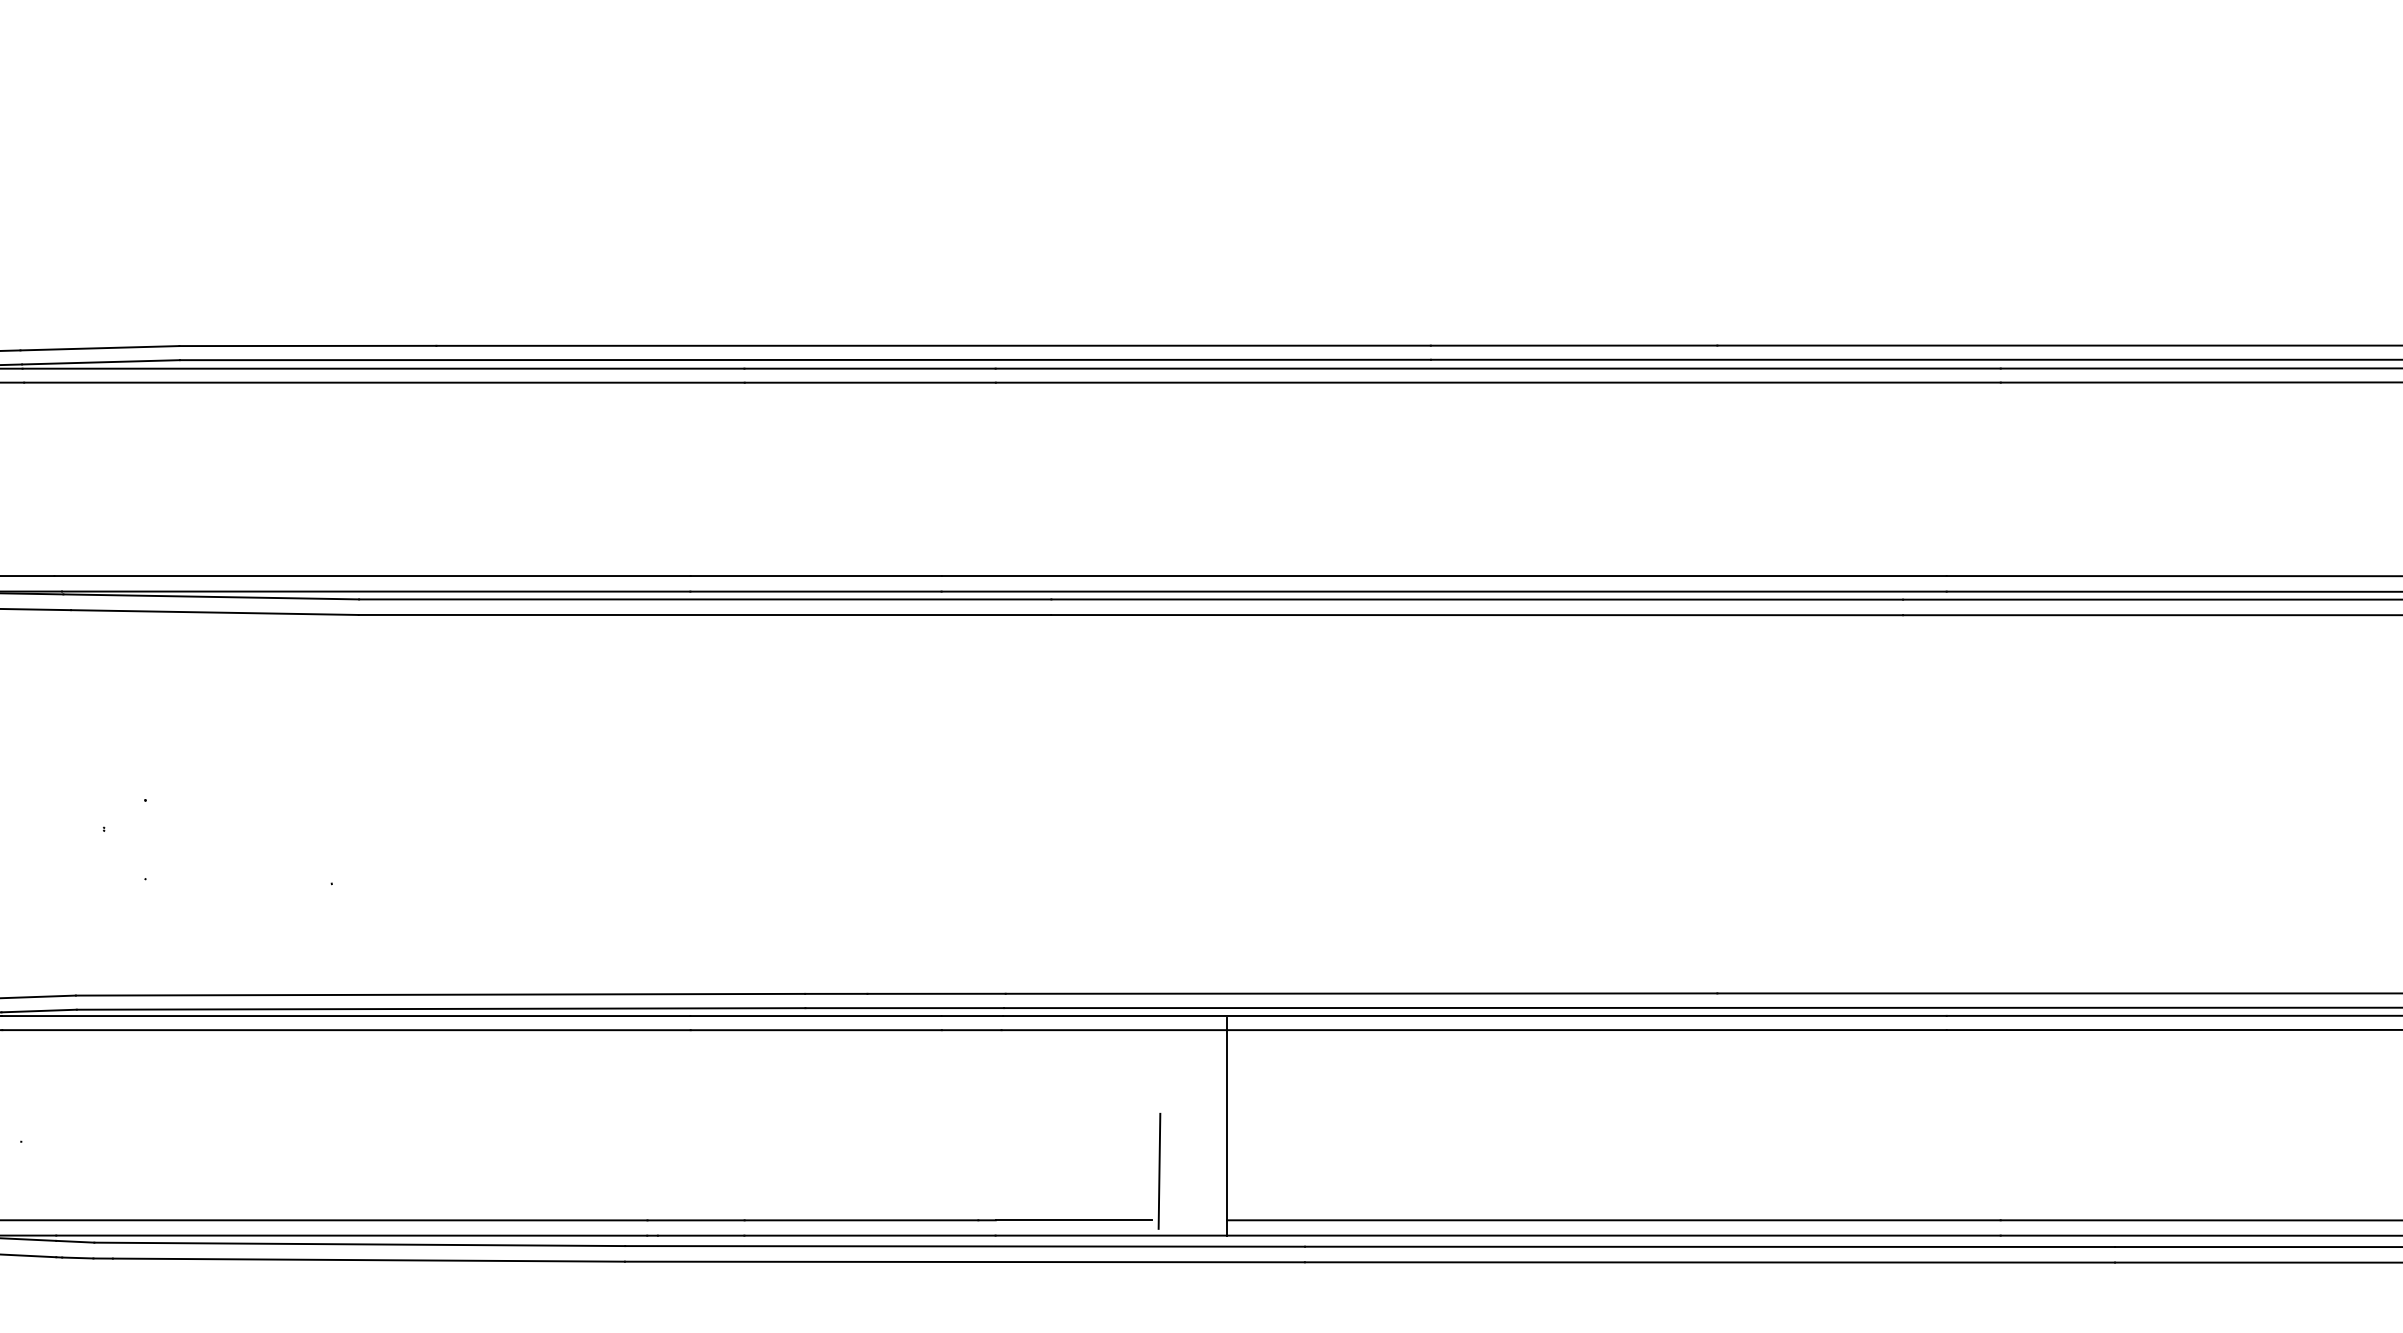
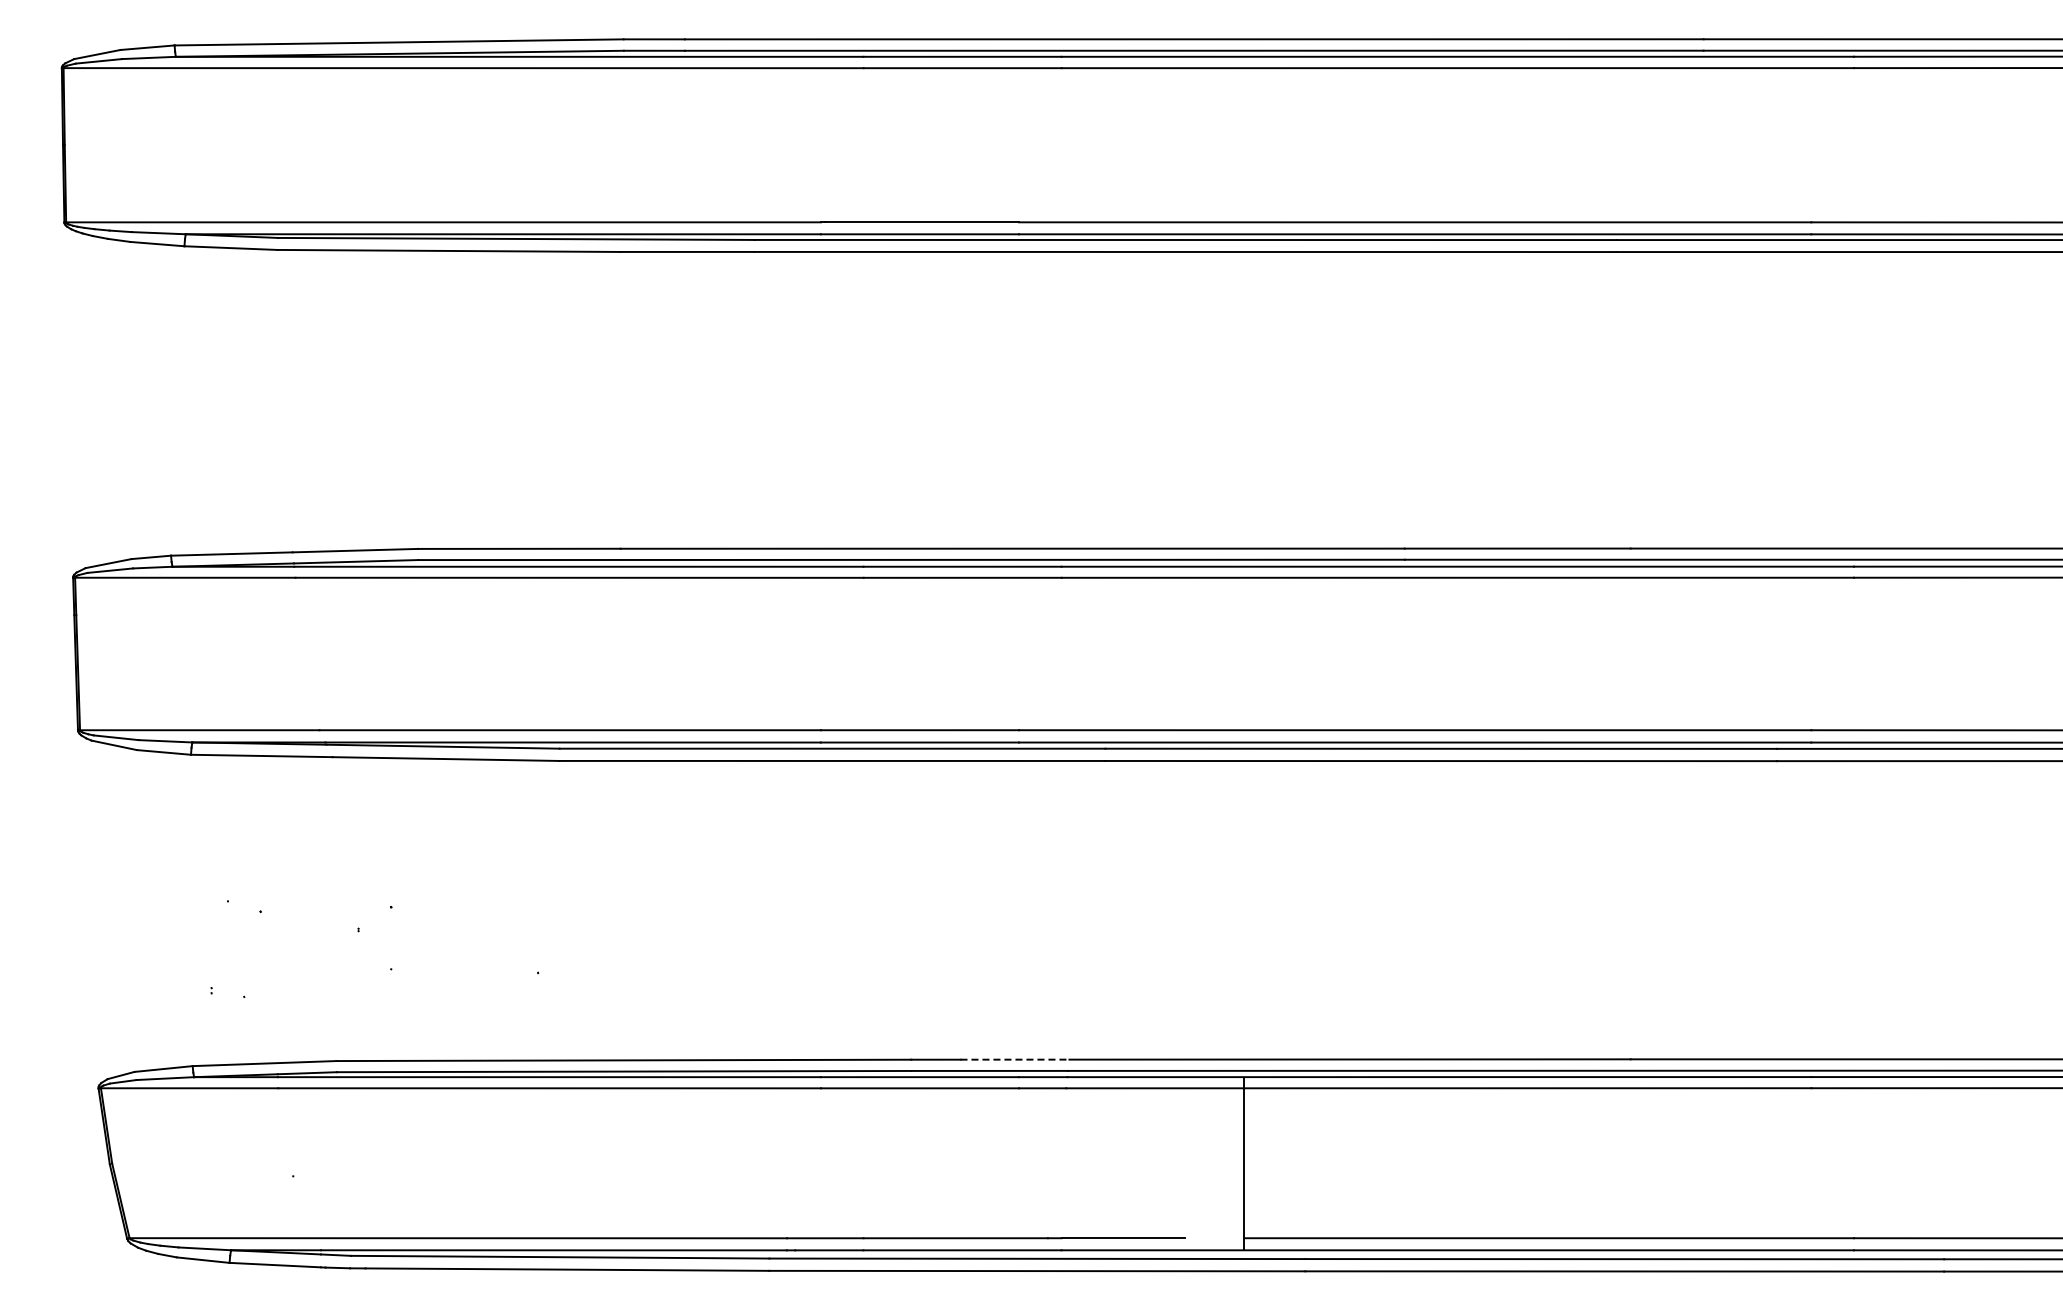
line: (937, 993) -> (1015, 1059), solid -> dashed
line: (1159, 1171) -> (1190, 1199), removed

